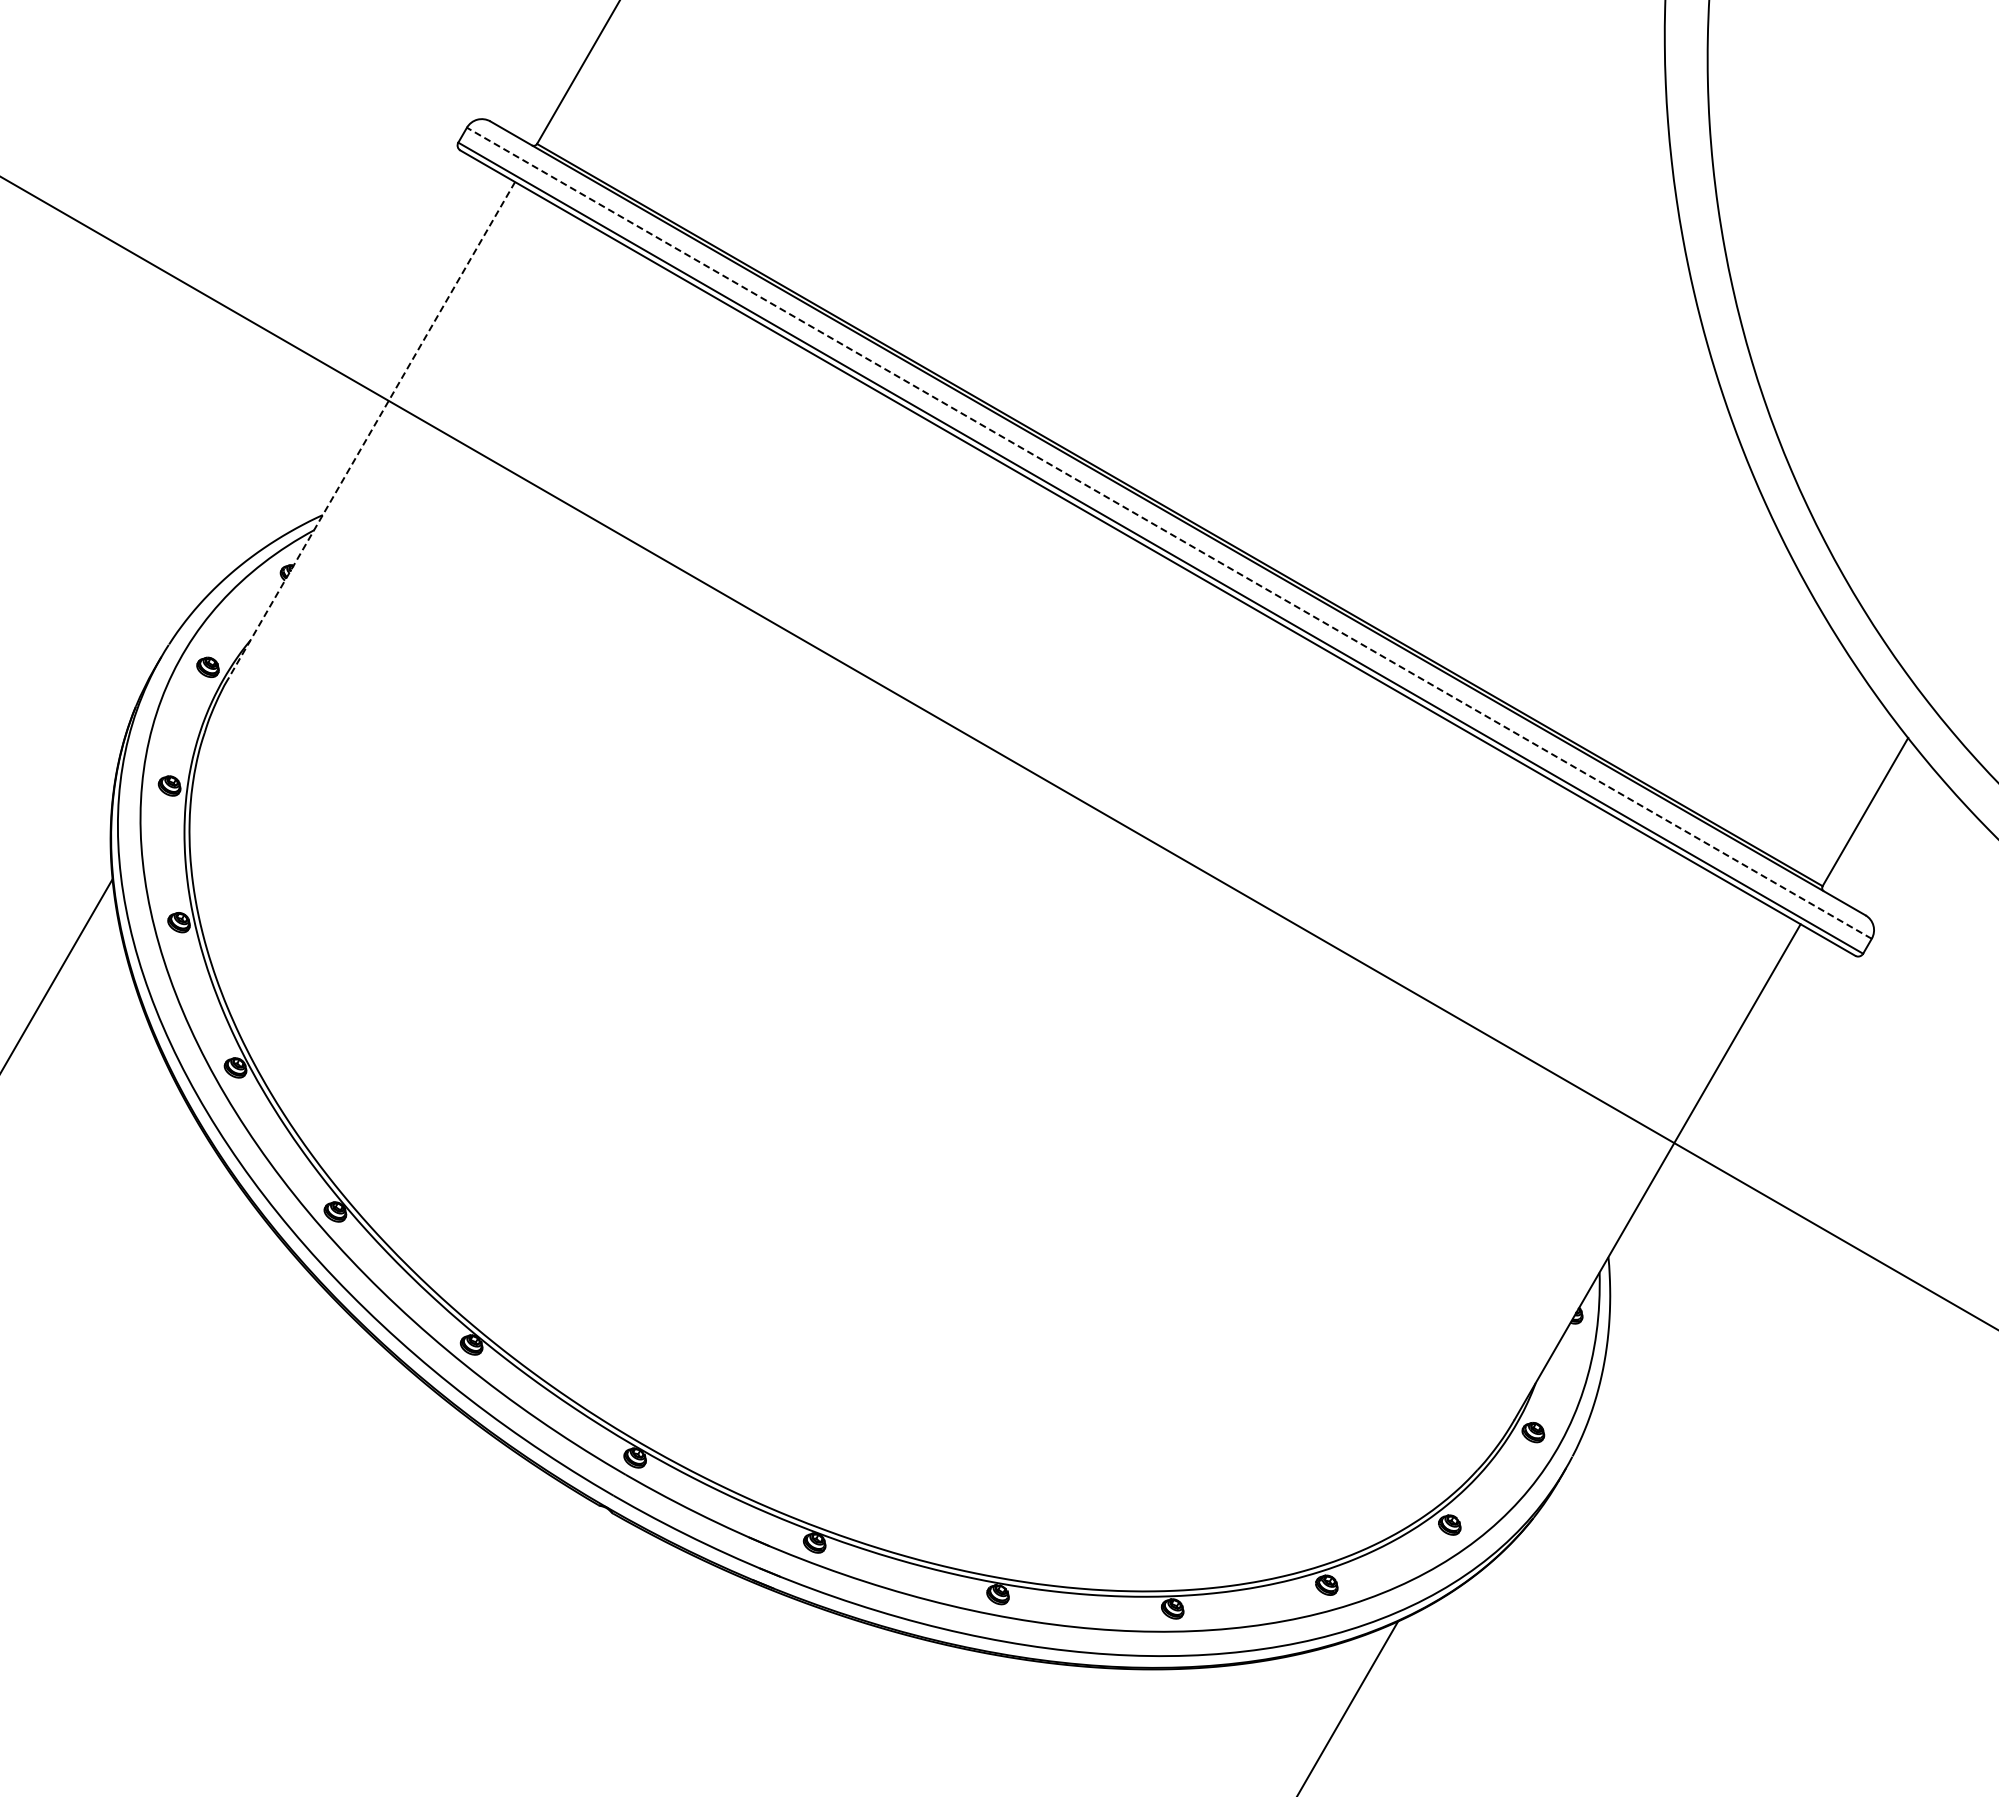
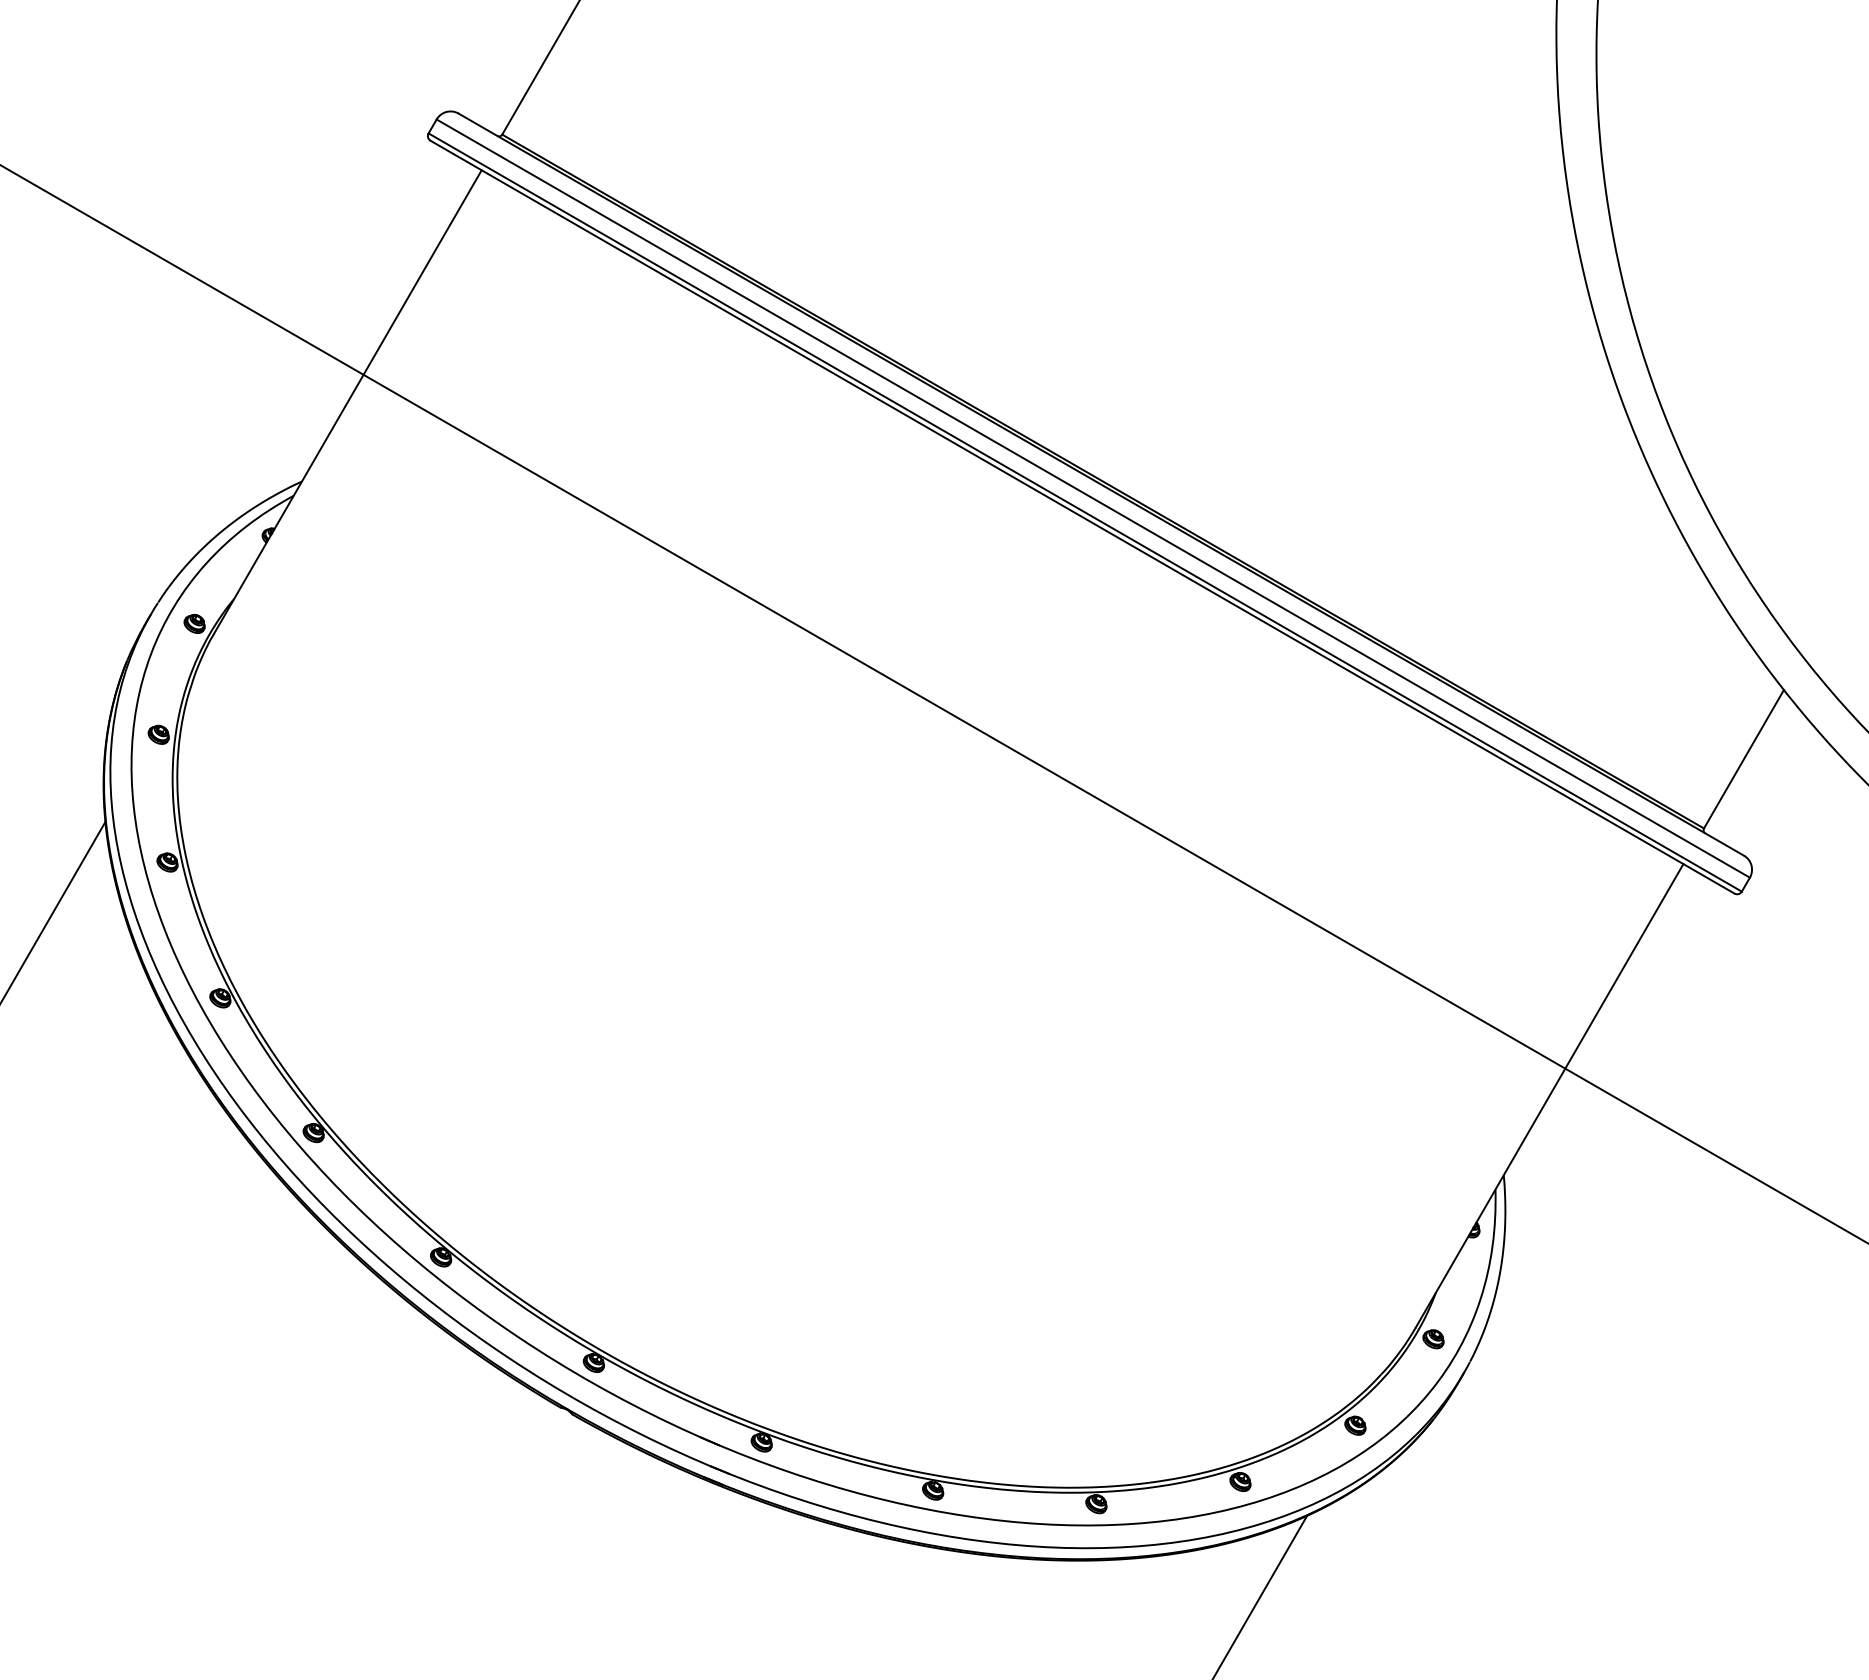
line: (371, 430) -> (347, 402), dashed -> solid
line: (1168, 533) -> (1092, 498), dashed -> solid

